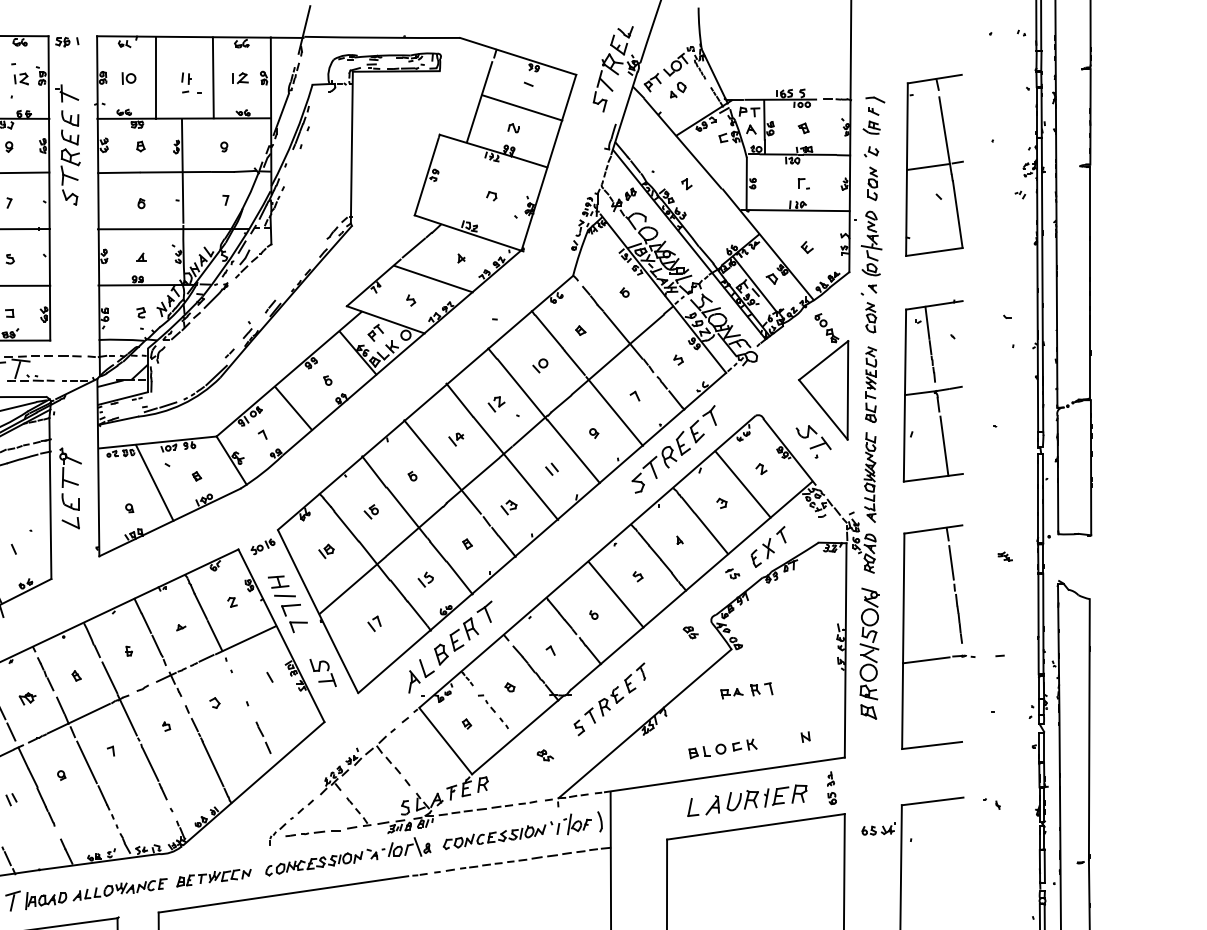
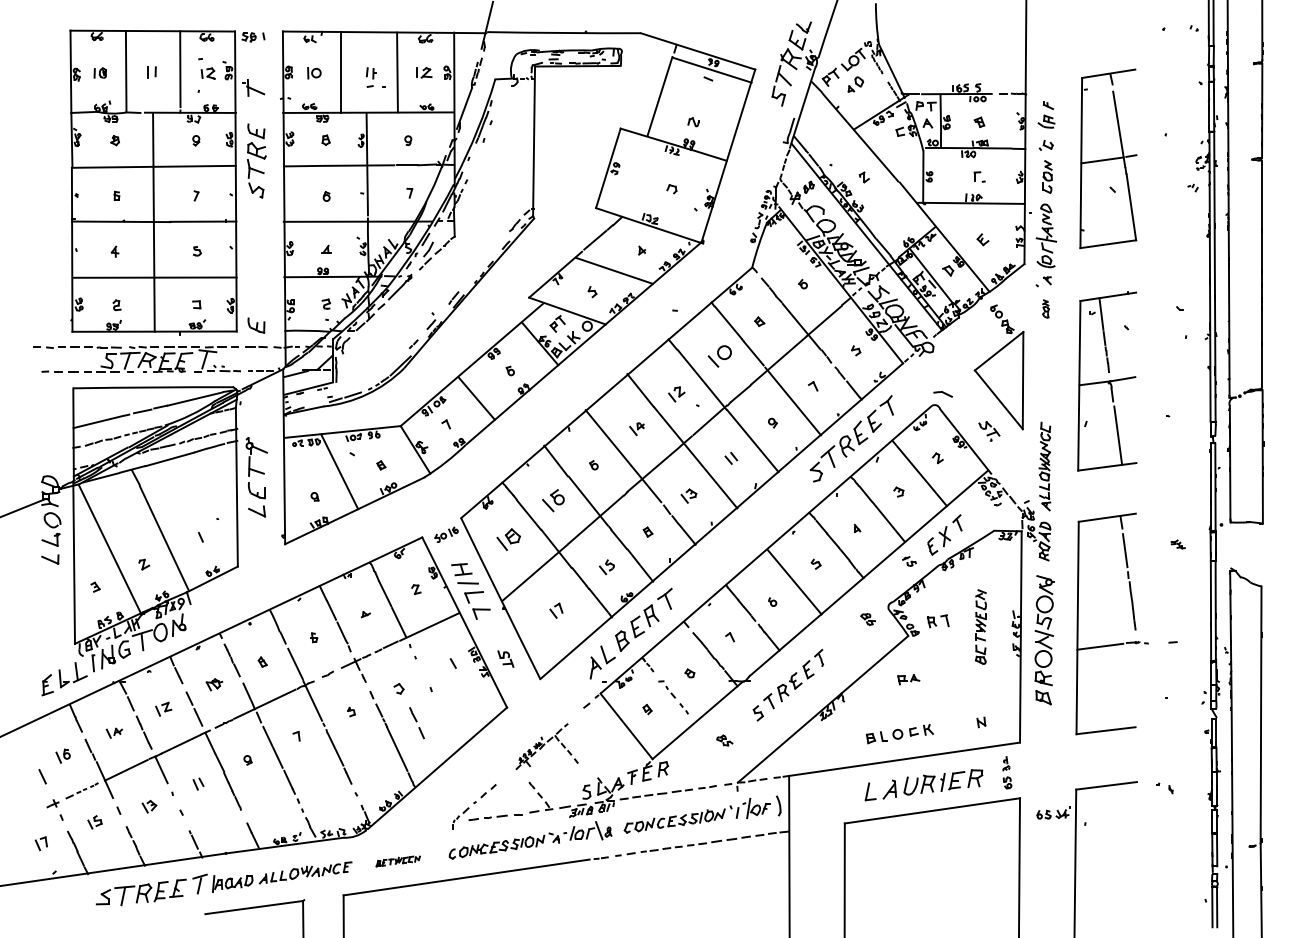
part: (874, 100) -> (942, 394), moved
line: (521, 107) -> (711, 69), moved
part: (70, 118) -> (256, 325), moved
part: (870, 317) -> (1045, 308), size x0.6
part: (539, 365) -> (719, 356), size x1.6
part: (870, 384) -> (980, 626), moved
part: (813, 441) -> (989, 431), size x0.6
part: (370, 510) -> (552, 499), size x1.6
part: (326, 550) -> (509, 538), size x1.6
part: (322, 672) -> (505, 658), size x0.6
part: (761, 689) -> (937, 621), moved
part: (263, 738) -> (416, 723), moved
part: (364, 761) -> (546, 746), size x0.7
part: (214, 878) -> (398, 861), size x0.6

